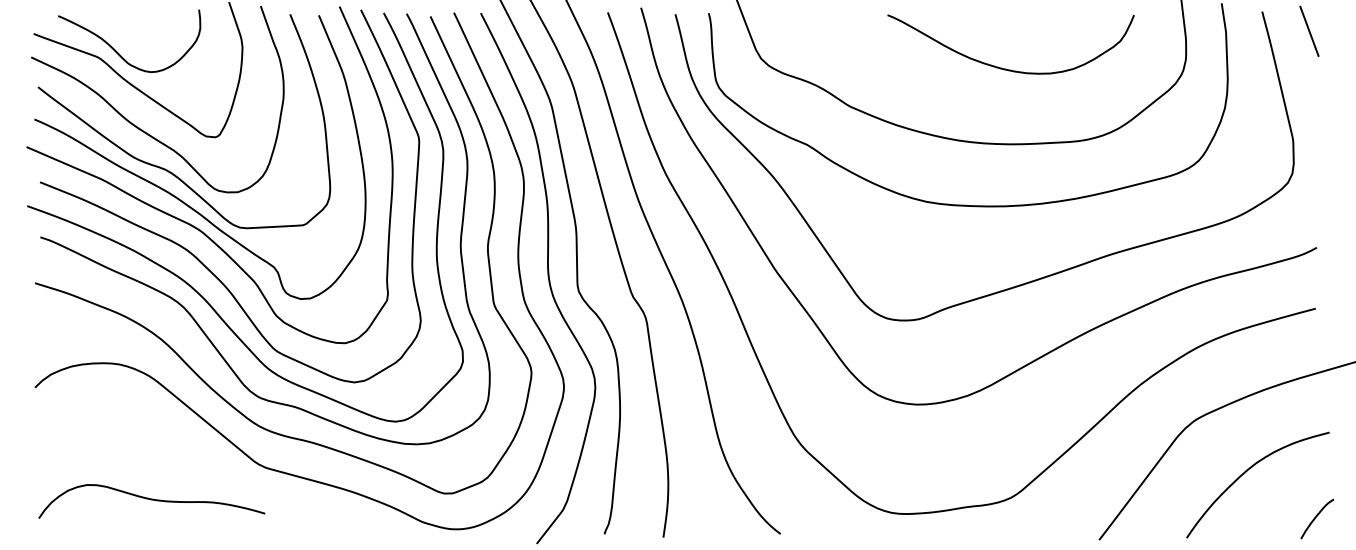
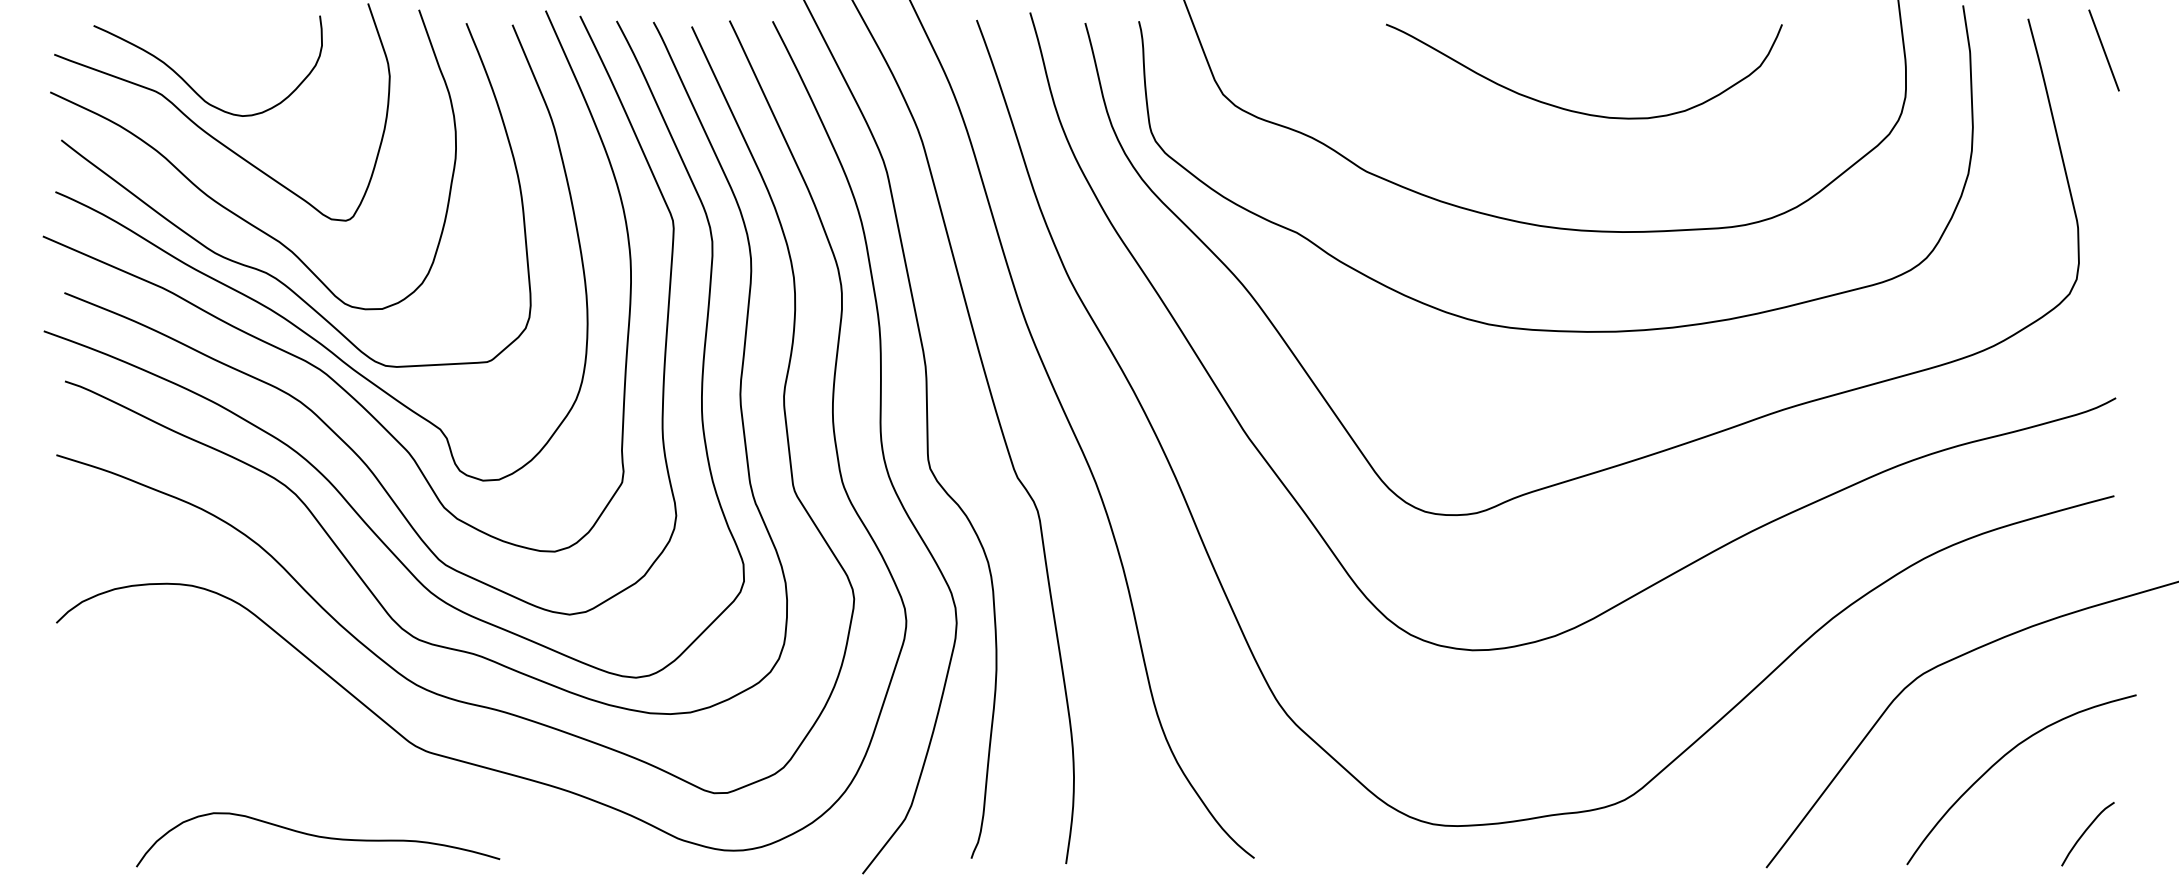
curve: (1006, 68) -> (1577, 110), moved
curve: (151, 500) -> (317, 838), moved
curve: (1316, 517) -> (2086, 831), moved

